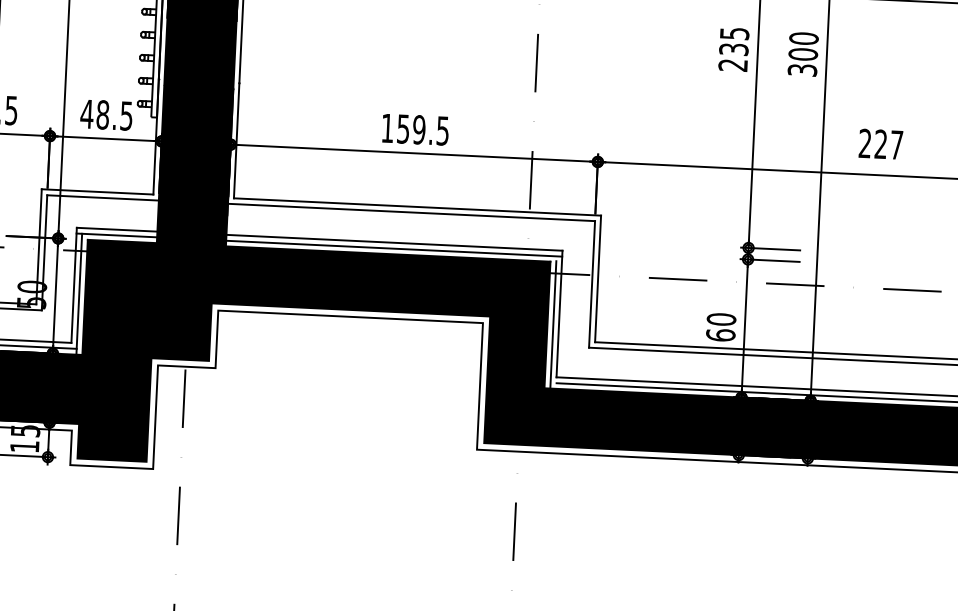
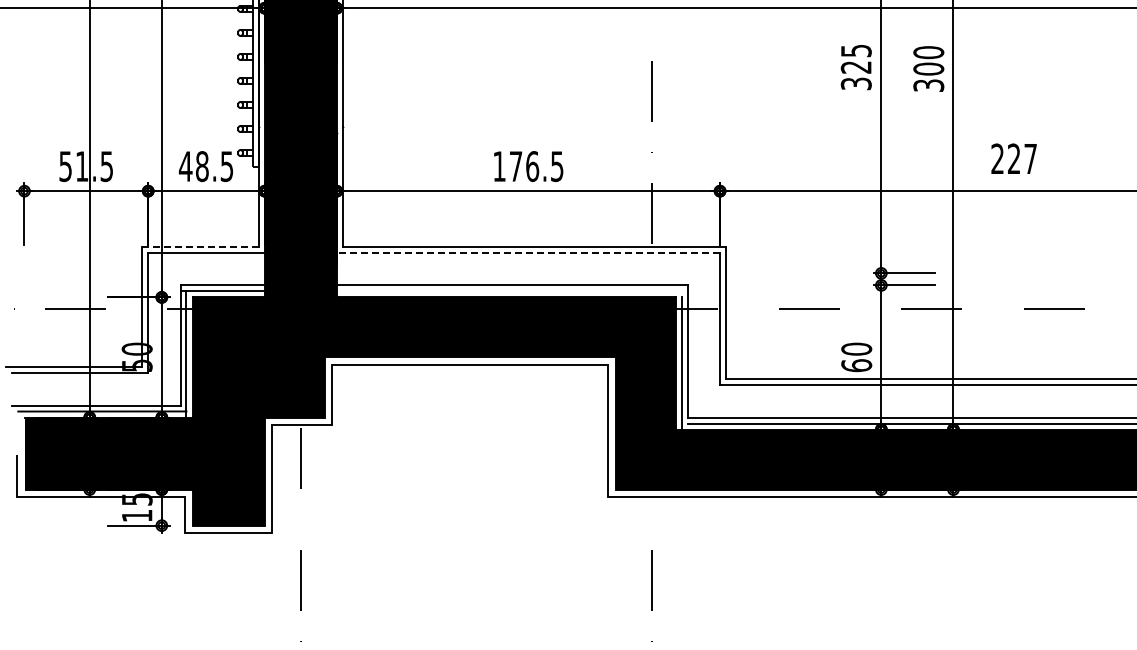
text: (733, 57) -> (856, 75), 235 -> 325
text: (411, 129) -> (524, 166), 159.5 -> 176.5
line: (97, 191) -> (200, 246), solid -> dashed
line: (411, 212) -> (528, 252), solid -> dashed
line: (393, 248) -> (511, 291), removed

